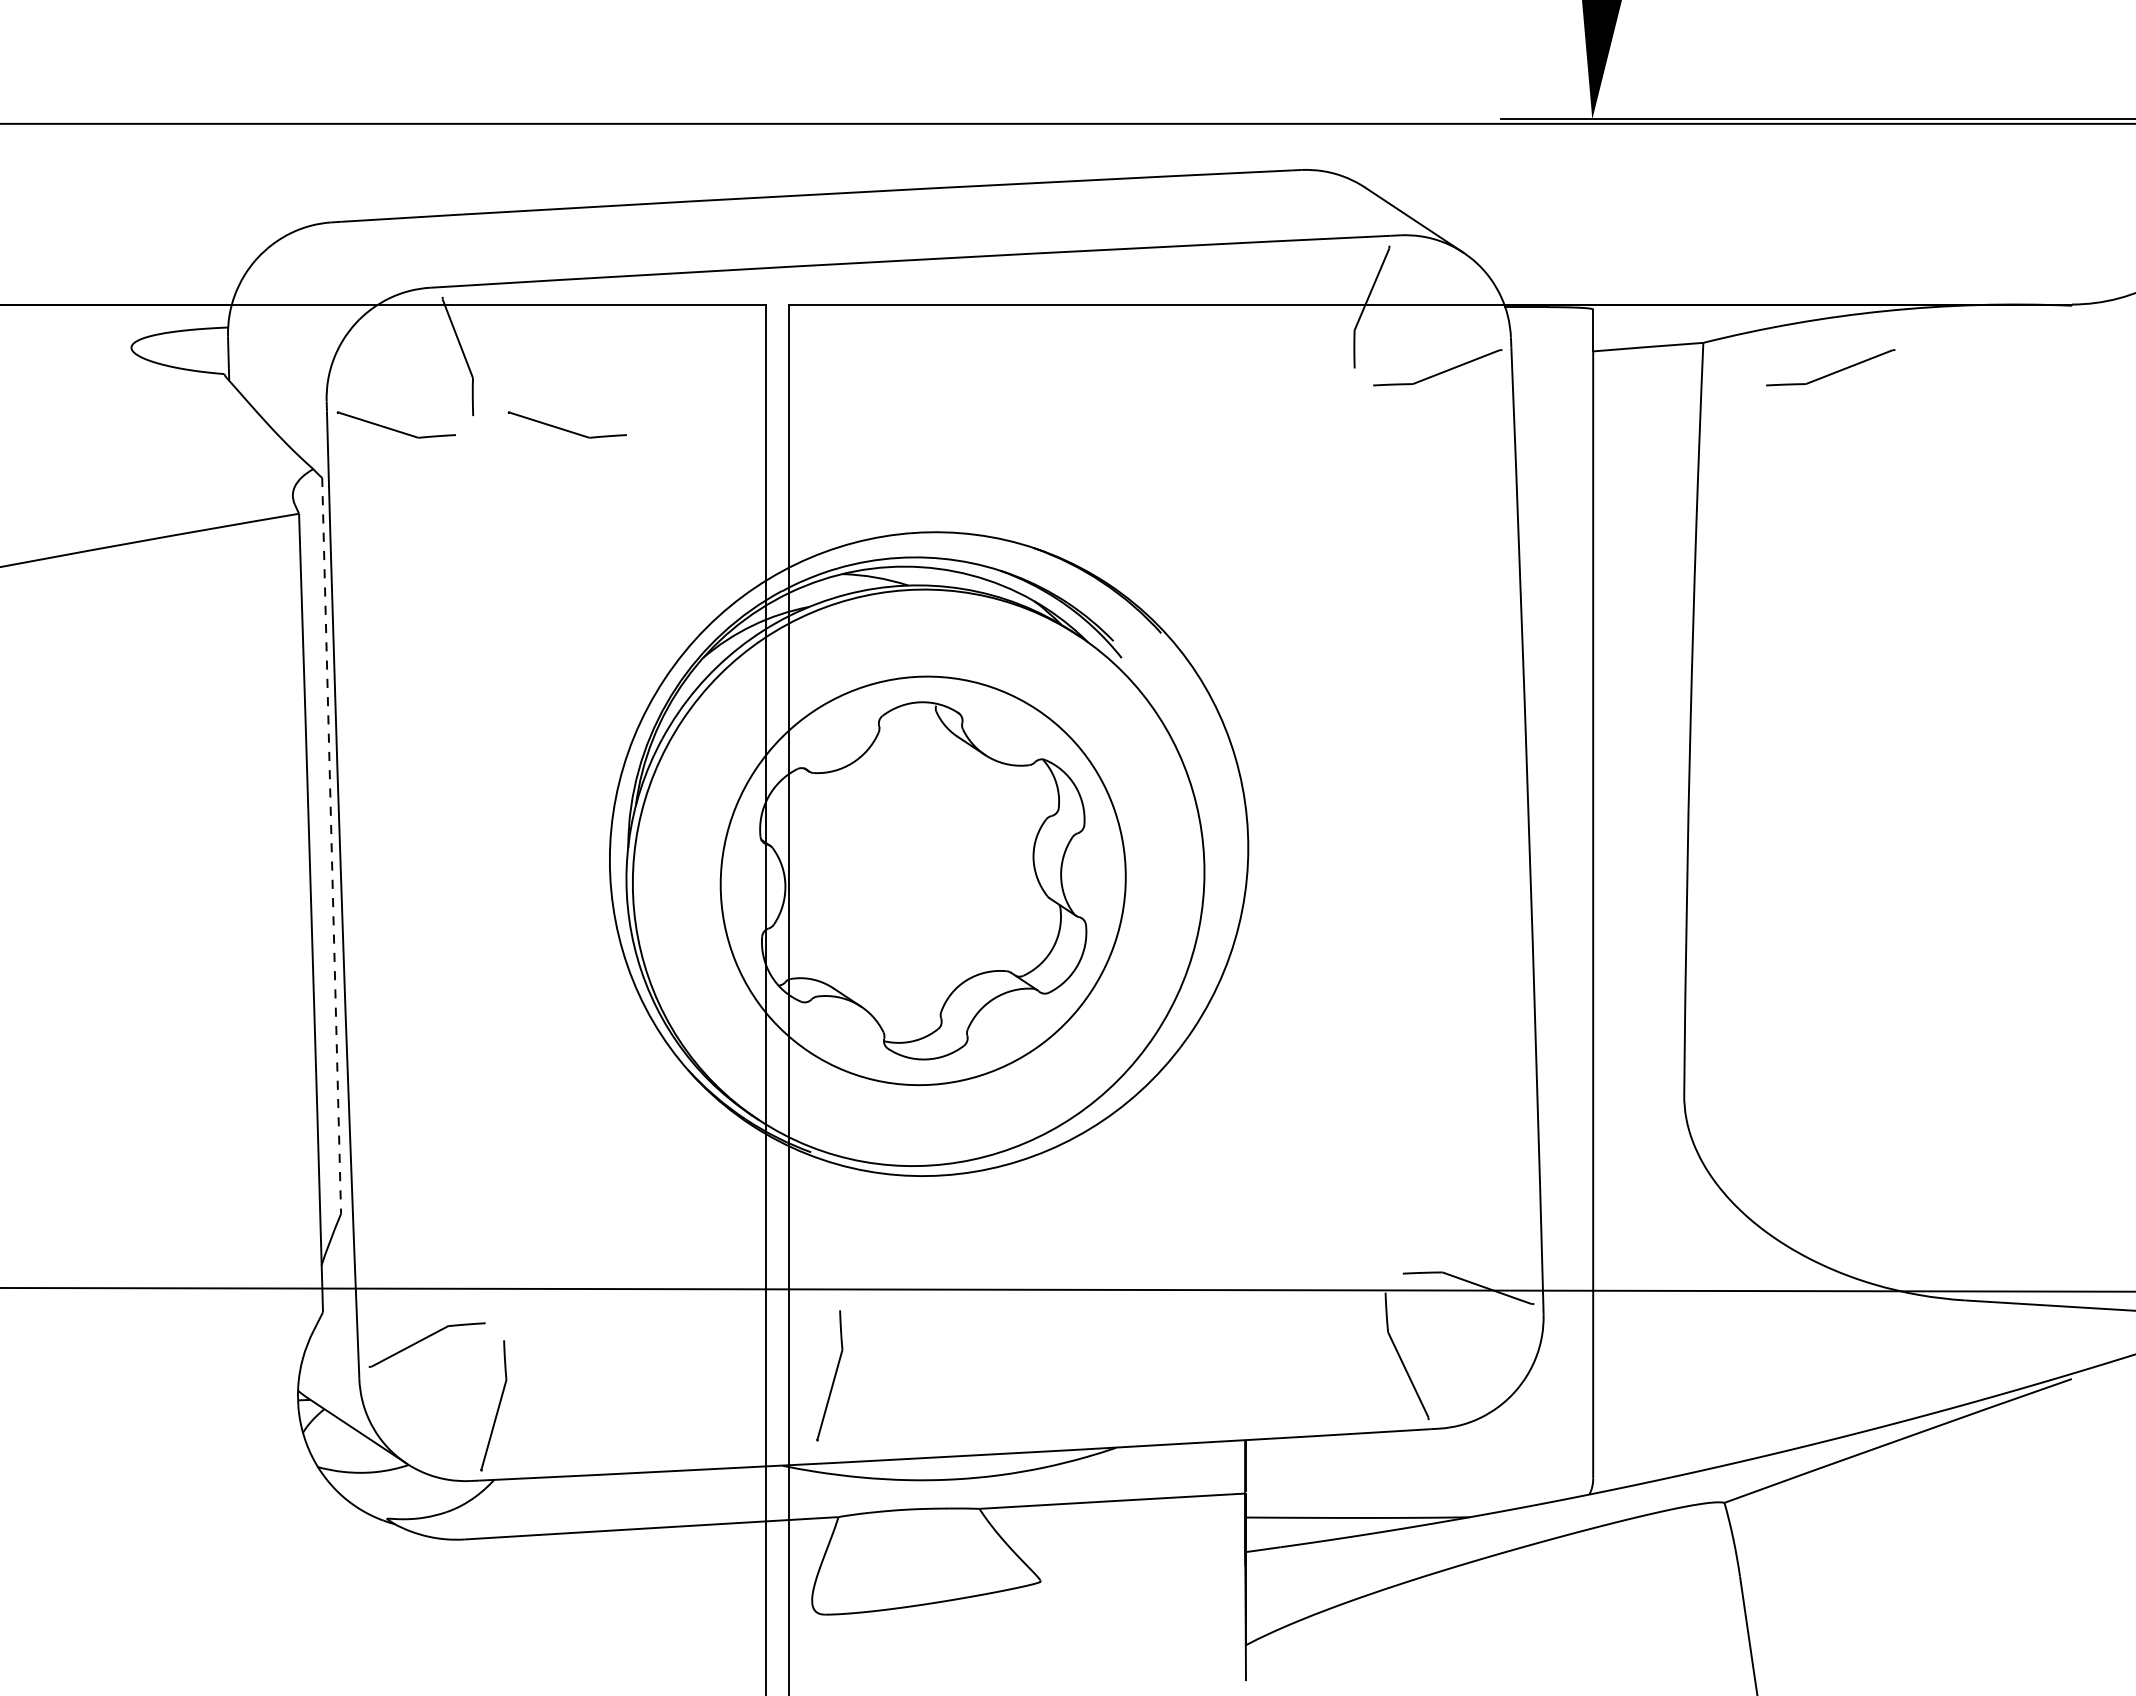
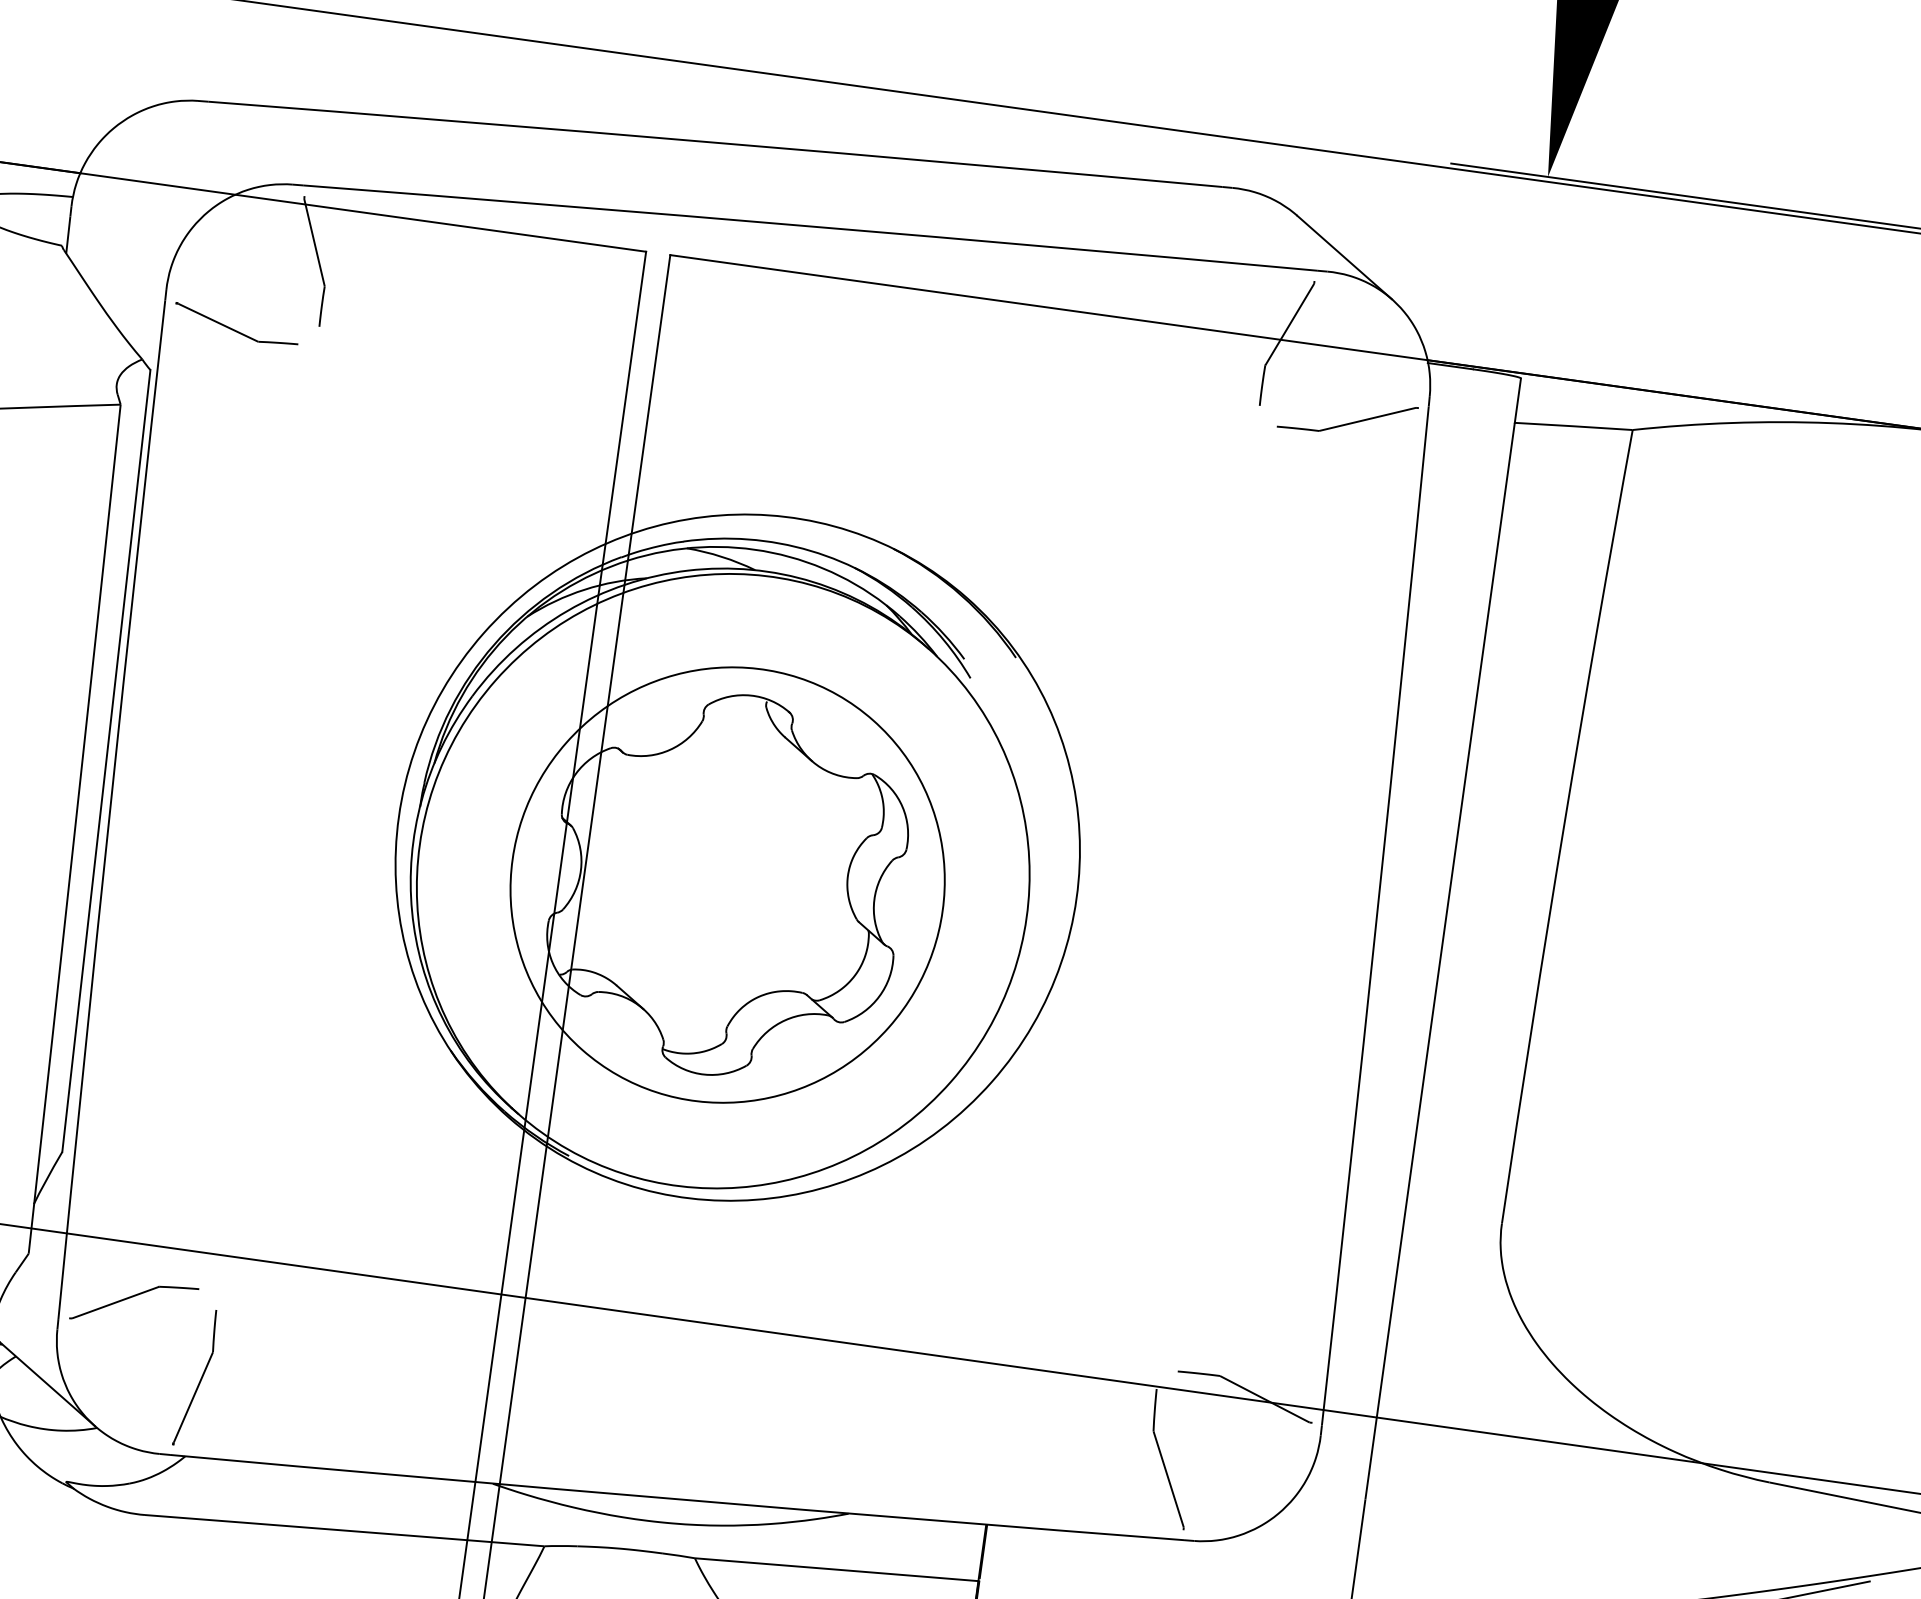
part: (1830, 367) -> (1763, 474), removed
part: (566, 424) -> (416, 349), removed
line: (331, 846) -> (106, 761), dashed -> solid
part: (829, 1375) -> (555, 1395), removed

